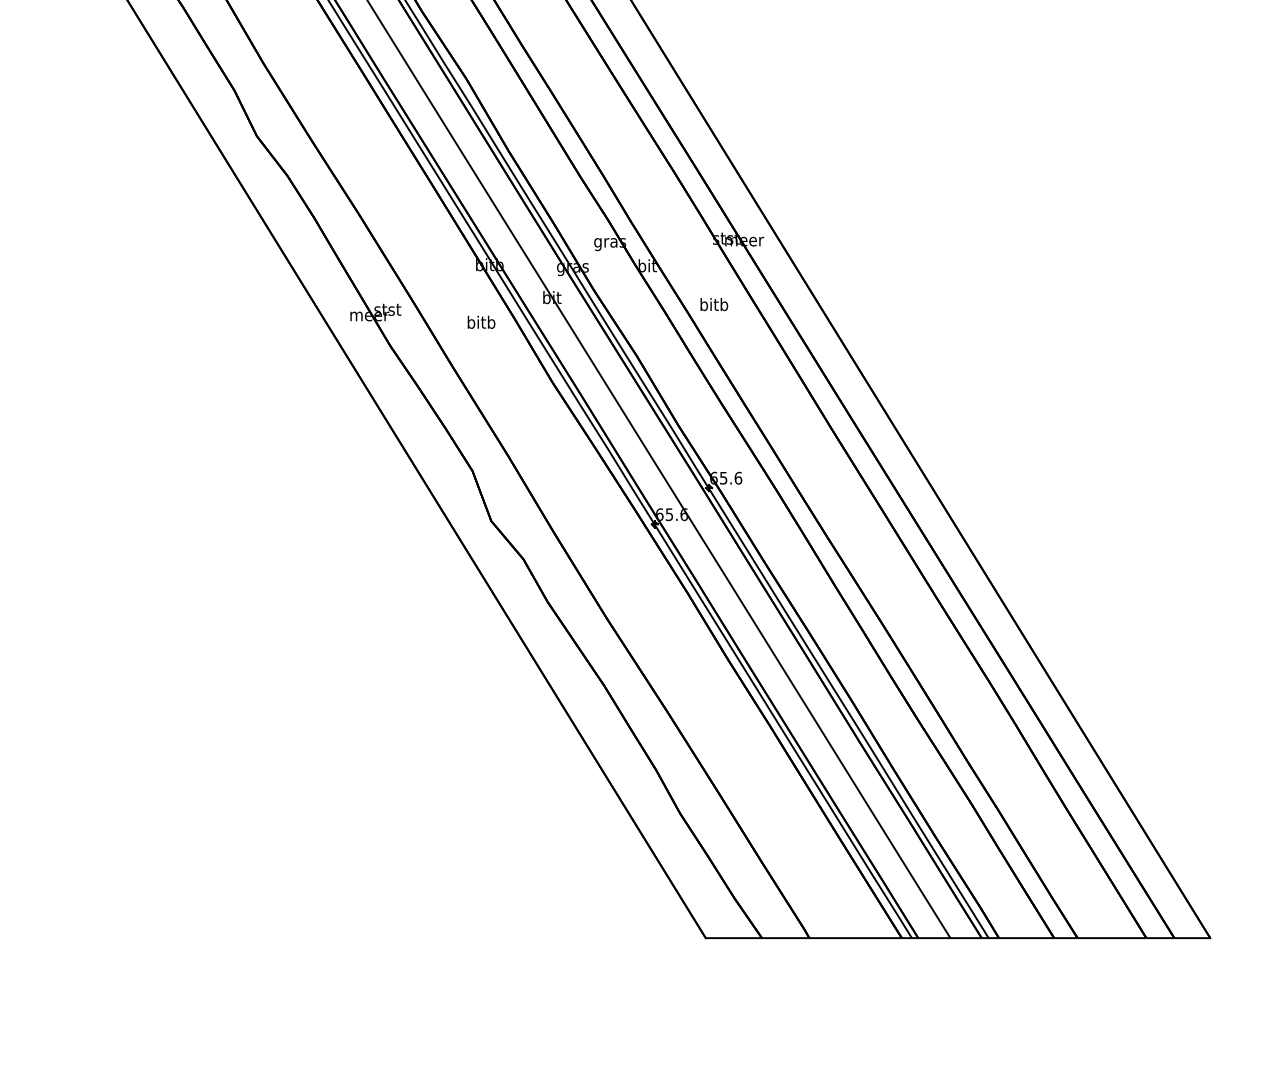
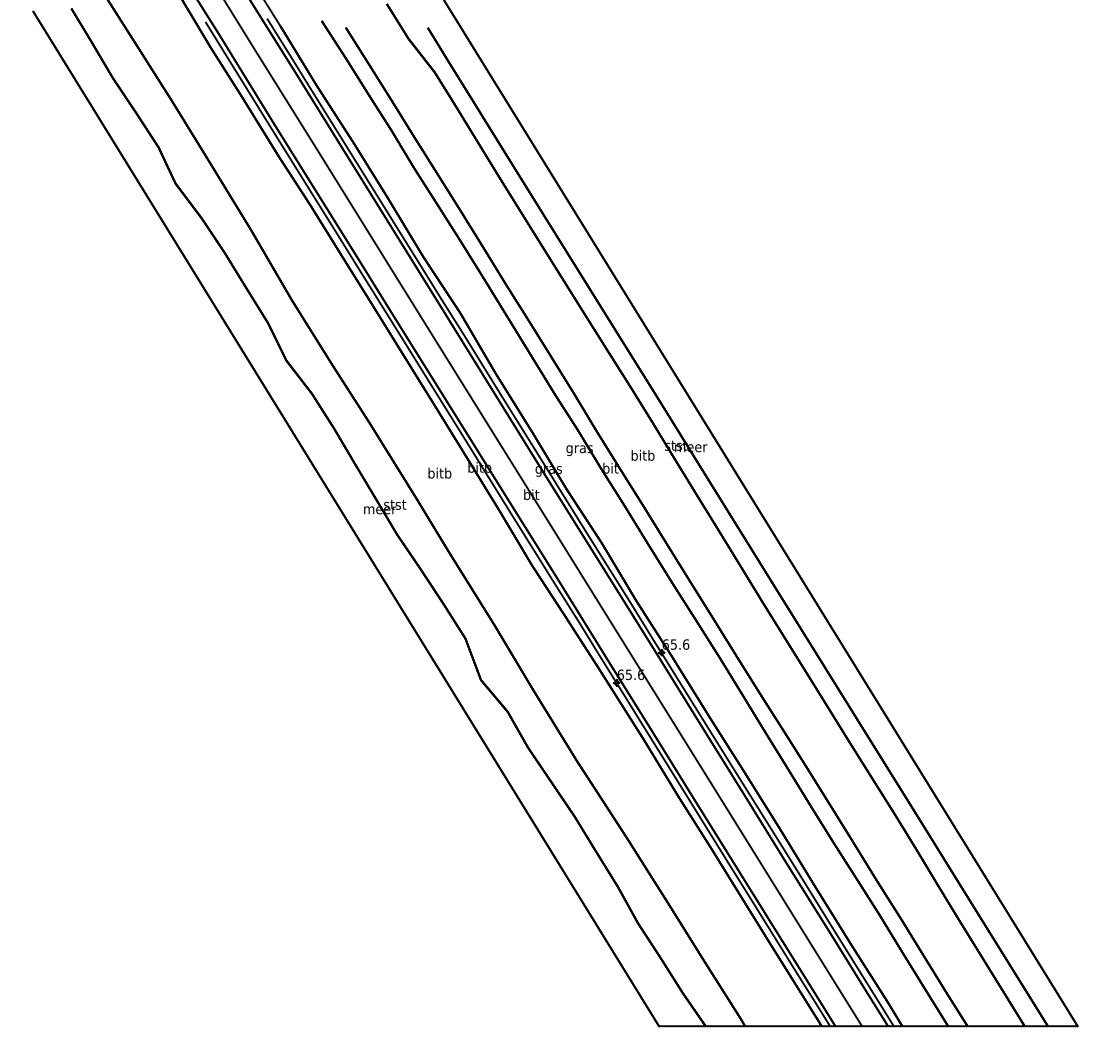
text: (713, 304) -> (642, 455), moved
text: (481, 321) -> (439, 472), moved

